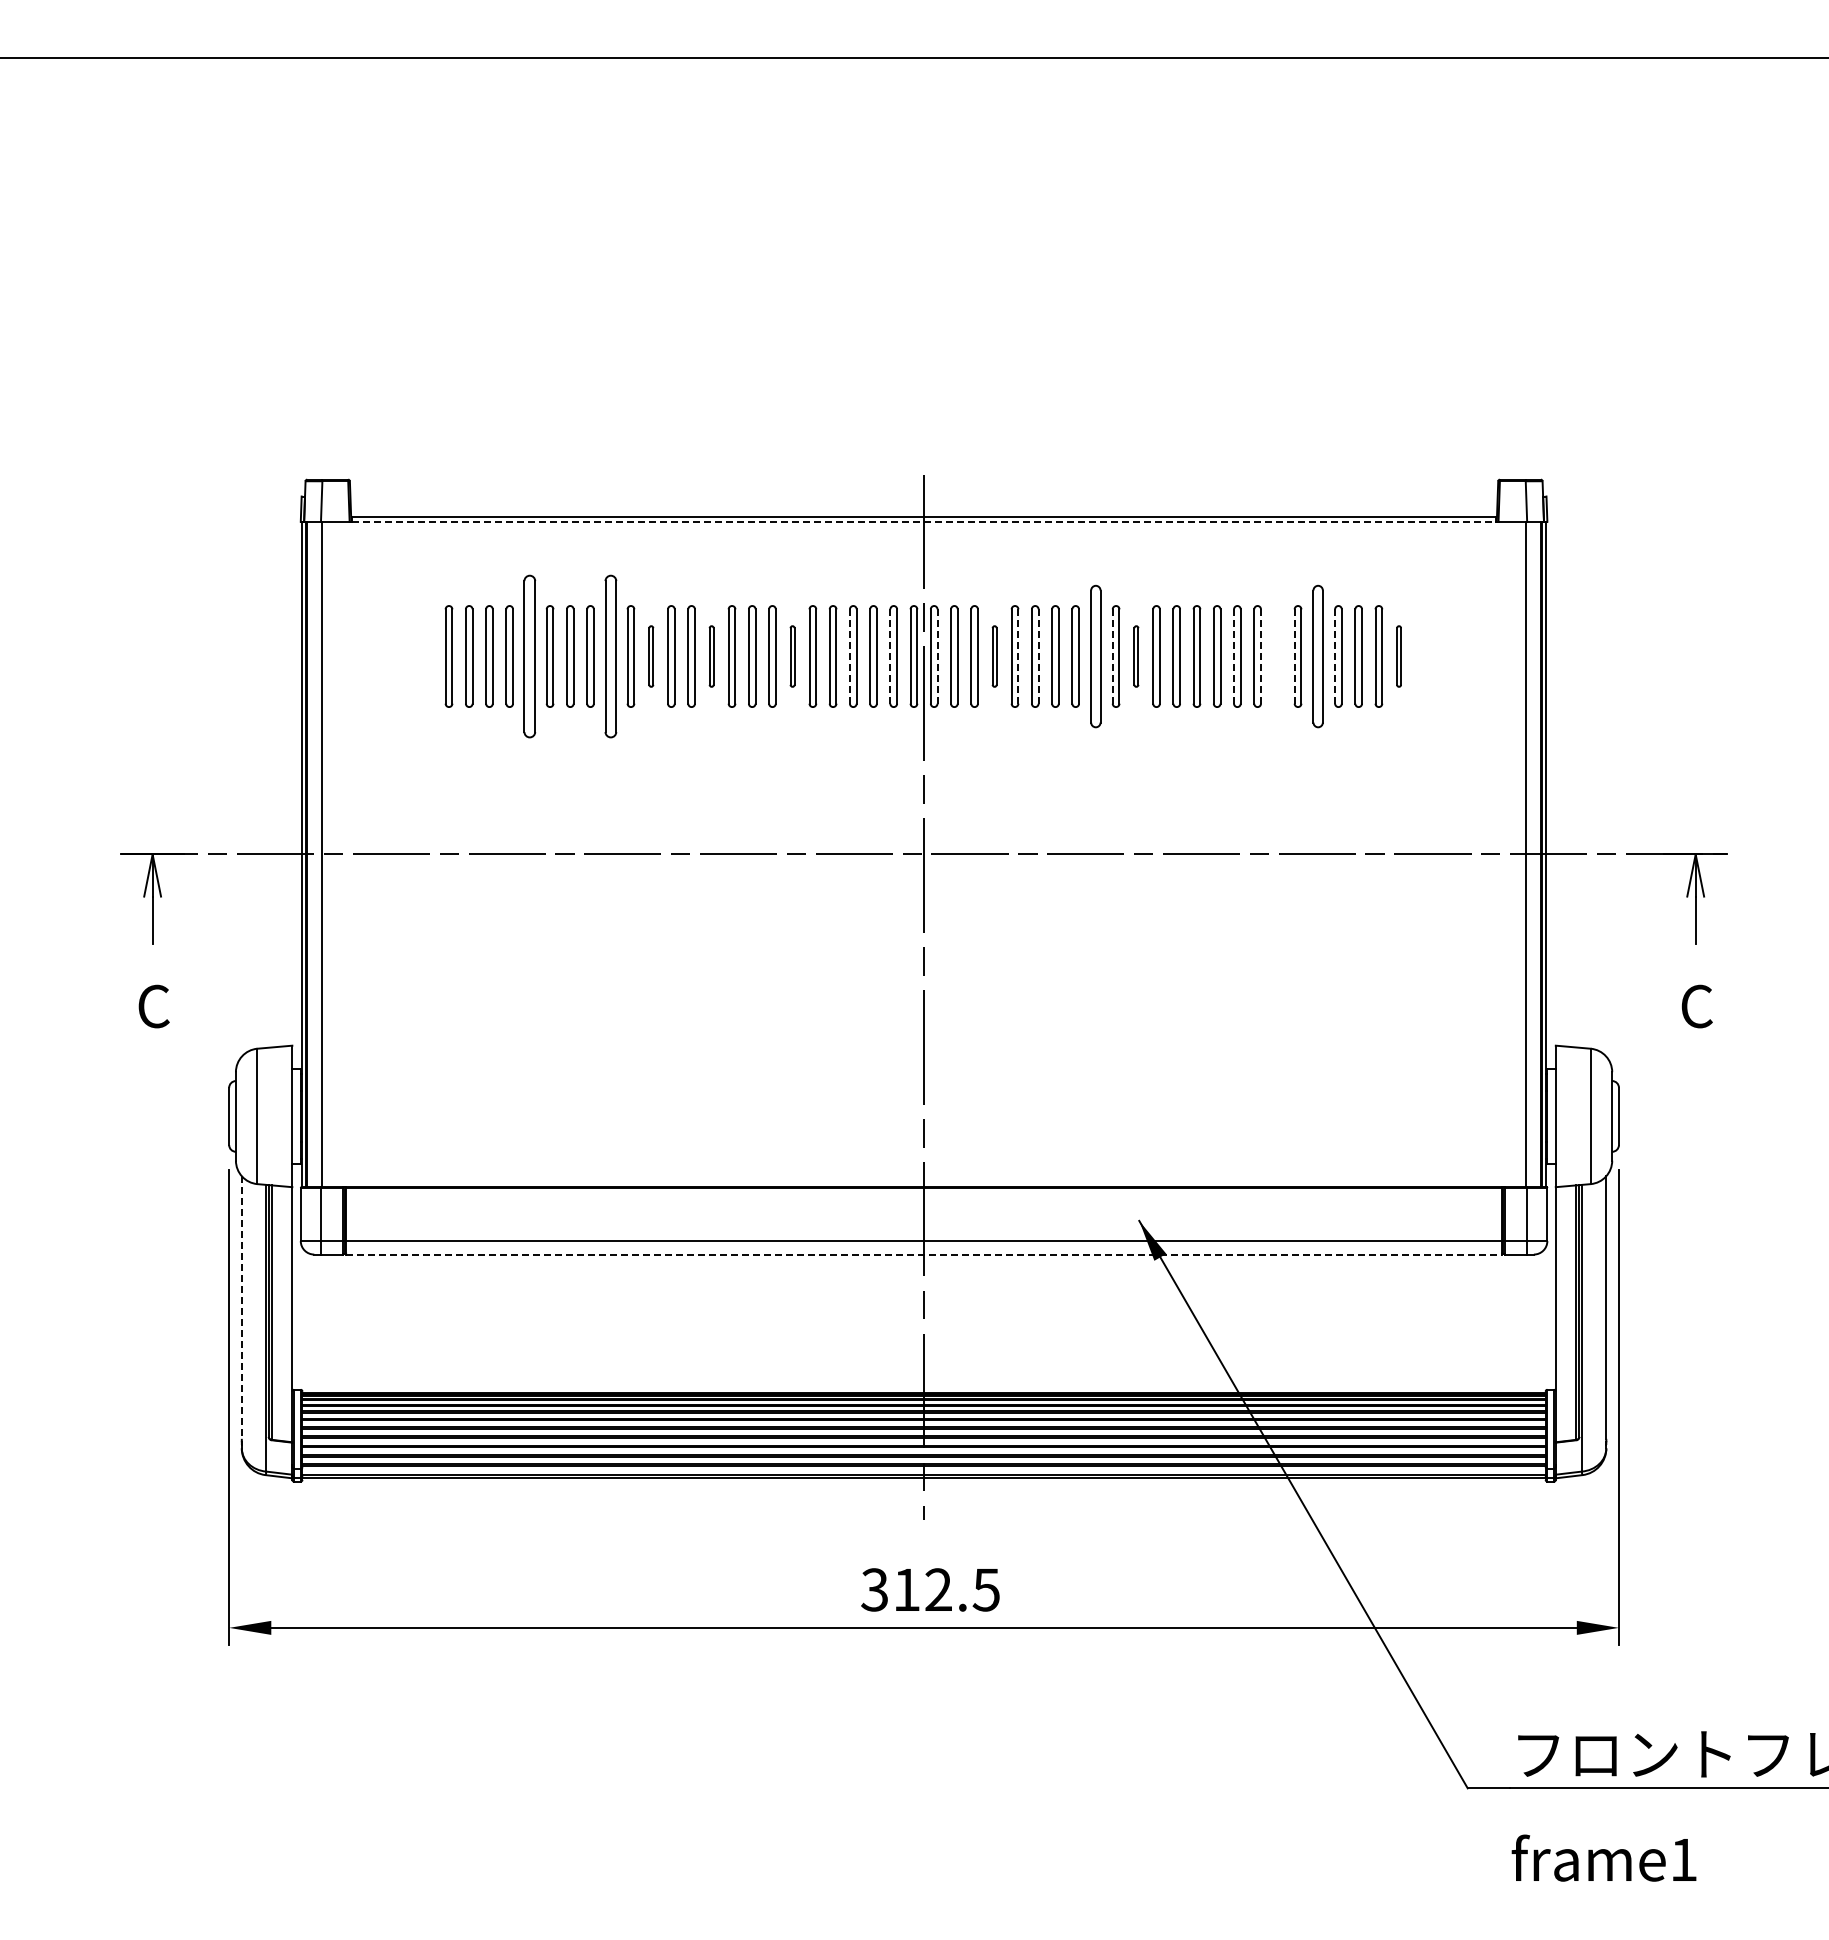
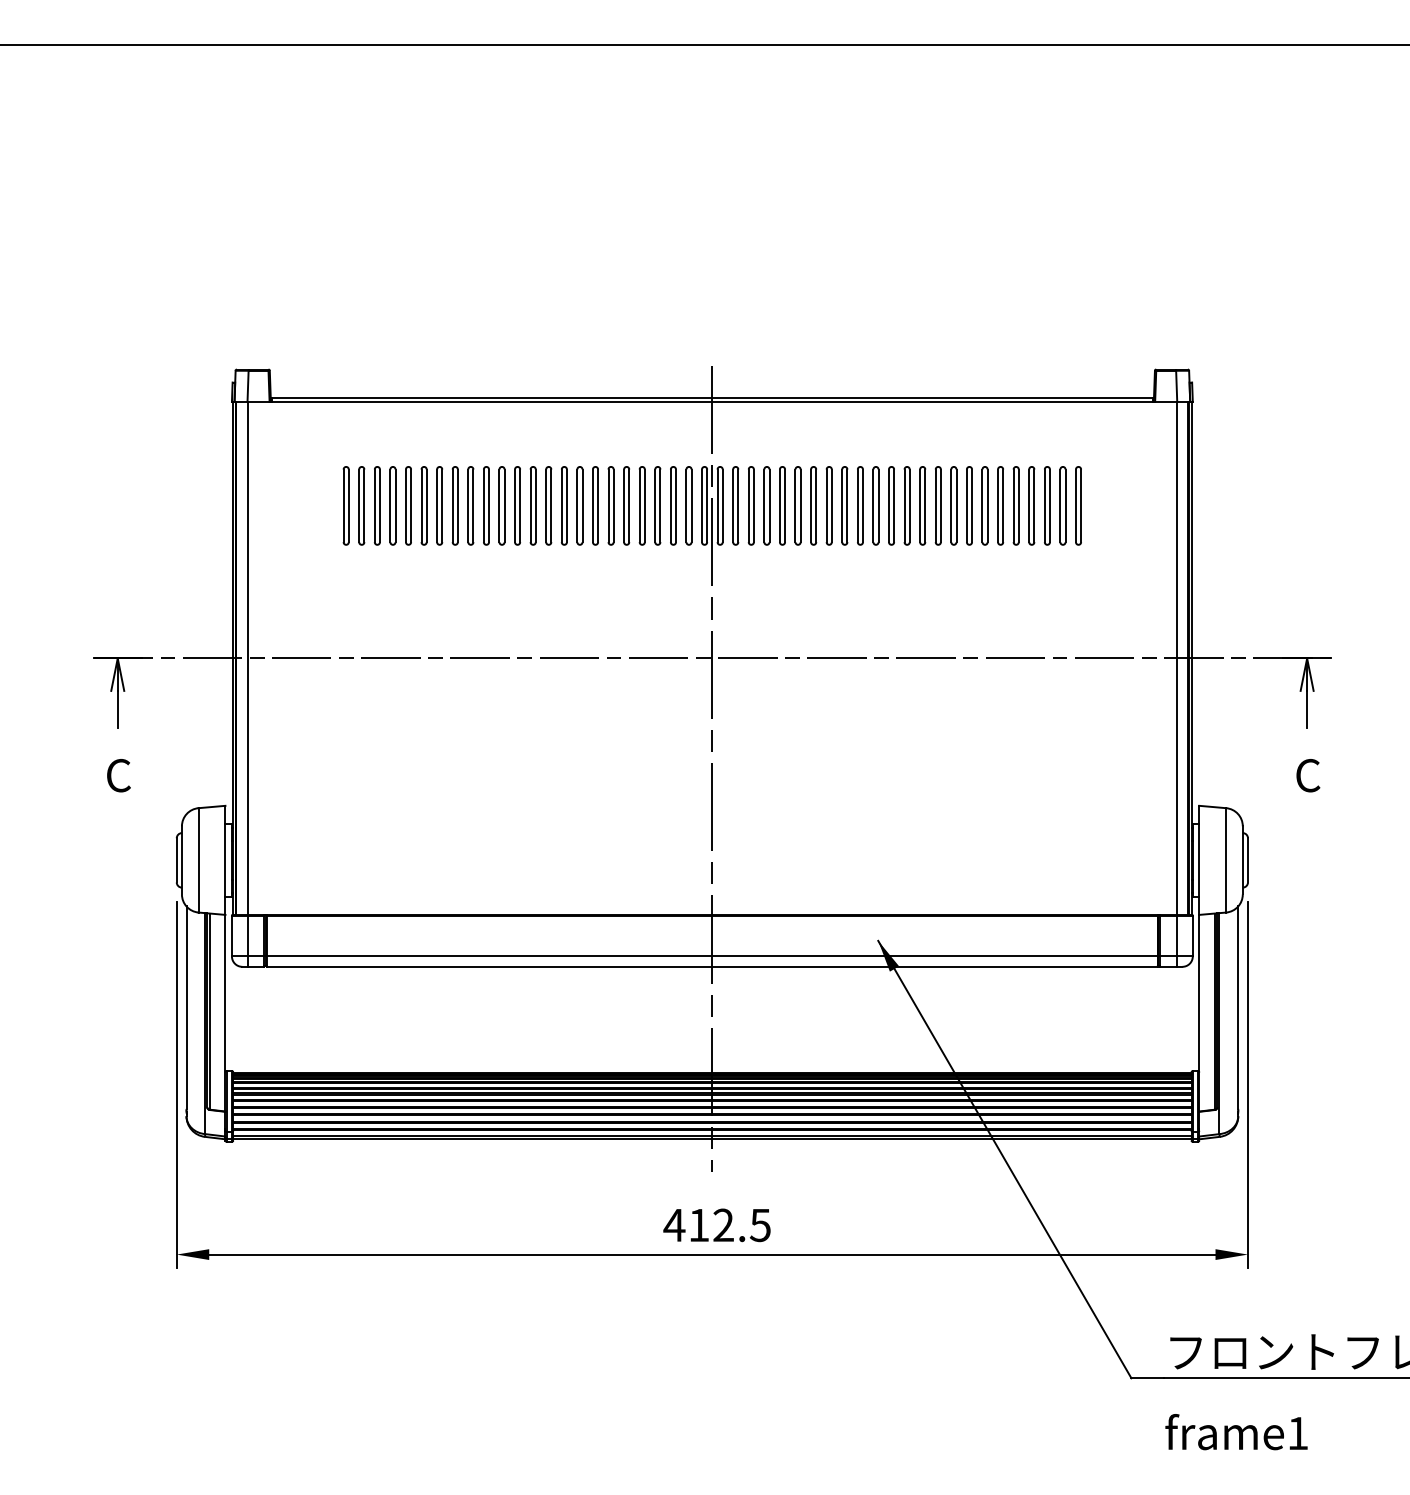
line: (924, 521) -> (712, 401), dashed -> solid
part: (529, 656) -> (408, 505), size x0.62
part: (610, 656) -> (470, 505), size x0.62
part: (651, 656) -> (502, 505), size x1.67
part: (711, 656) -> (548, 505), size x1.67
part: (792, 656) -> (610, 505), size x1.67
line: (849, 656) -> (654, 505), dashed -> solid
line: (890, 656) -> (686, 505), dashed -> solid
part: (994, 656) -> (766, 505), size x1.67
part: (1095, 656) -> (844, 505), size x0.71
line: (1112, 656) -> (857, 505), dashed -> solid
part: (1136, 656) -> (876, 505), size x1.67
line: (1234, 656) -> (951, 505), dashed -> solid
part: (1277, 656) -> (984, 505), added
line: (1294, 656) -> (997, 505), dashed -> solid
part: (1318, 656) -> (1016, 505), size x0.71
line: (1335, 656) -> (1029, 505), dashed -> solid
part: (1398, 656) -> (1078, 505), size x1.67
line: (937, 657) -> (722, 506), dashed -> solid
line: (1018, 657) -> (785, 506), dashed -> solid
line: (1038, 657) -> (800, 506), dashed -> solid
line: (1260, 657) -> (971, 506), dashed -> solid
line: (924, 1254) -> (712, 966), dashed -> solid
line: (241, 1308) -> (186, 1008), dashed -> solid
text: (874, 1589) -> (674, 1225), 312.5 -> 412.5

